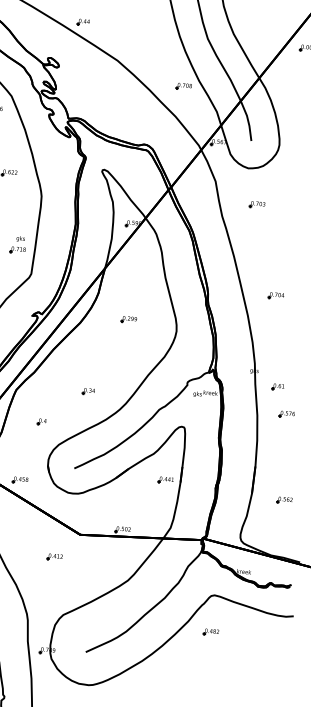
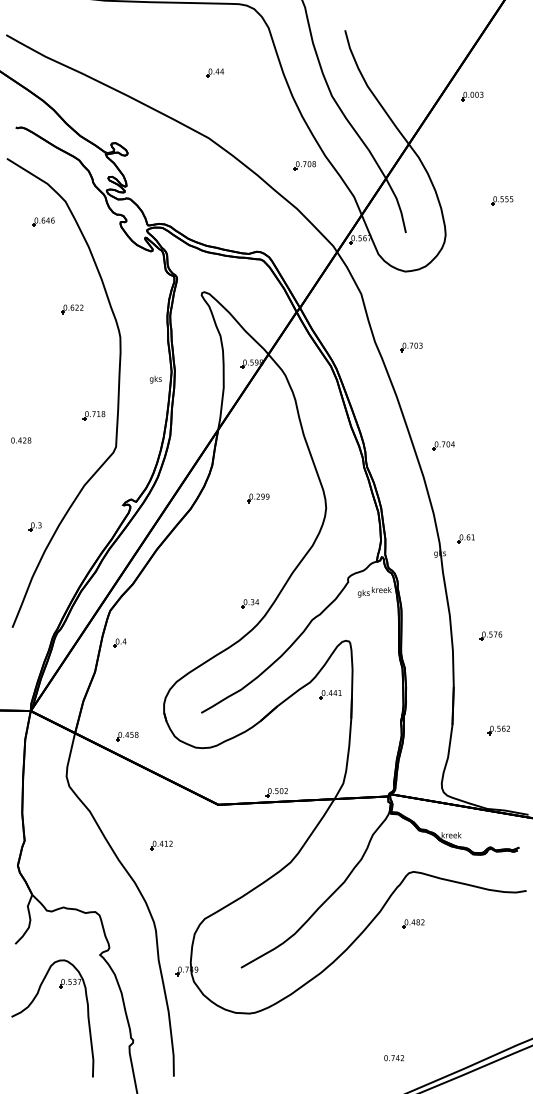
part: (82, 21) -> (214, 72), moved
part: (257, 204) -> (411, 347), moved
text: (20, 238) -> (155, 379), moved
part: (276, 295) -> (443, 445), moved
part: (277, 386) -> (465, 538), moved
part: (88, 391) -> (250, 603), moved
part: (286, 414) -> (490, 635), moved
part: (41, 421) -> (119, 642), moved
part: (165, 480) -> (330, 694), moved
part: (54, 557) -> (161, 845), moved

